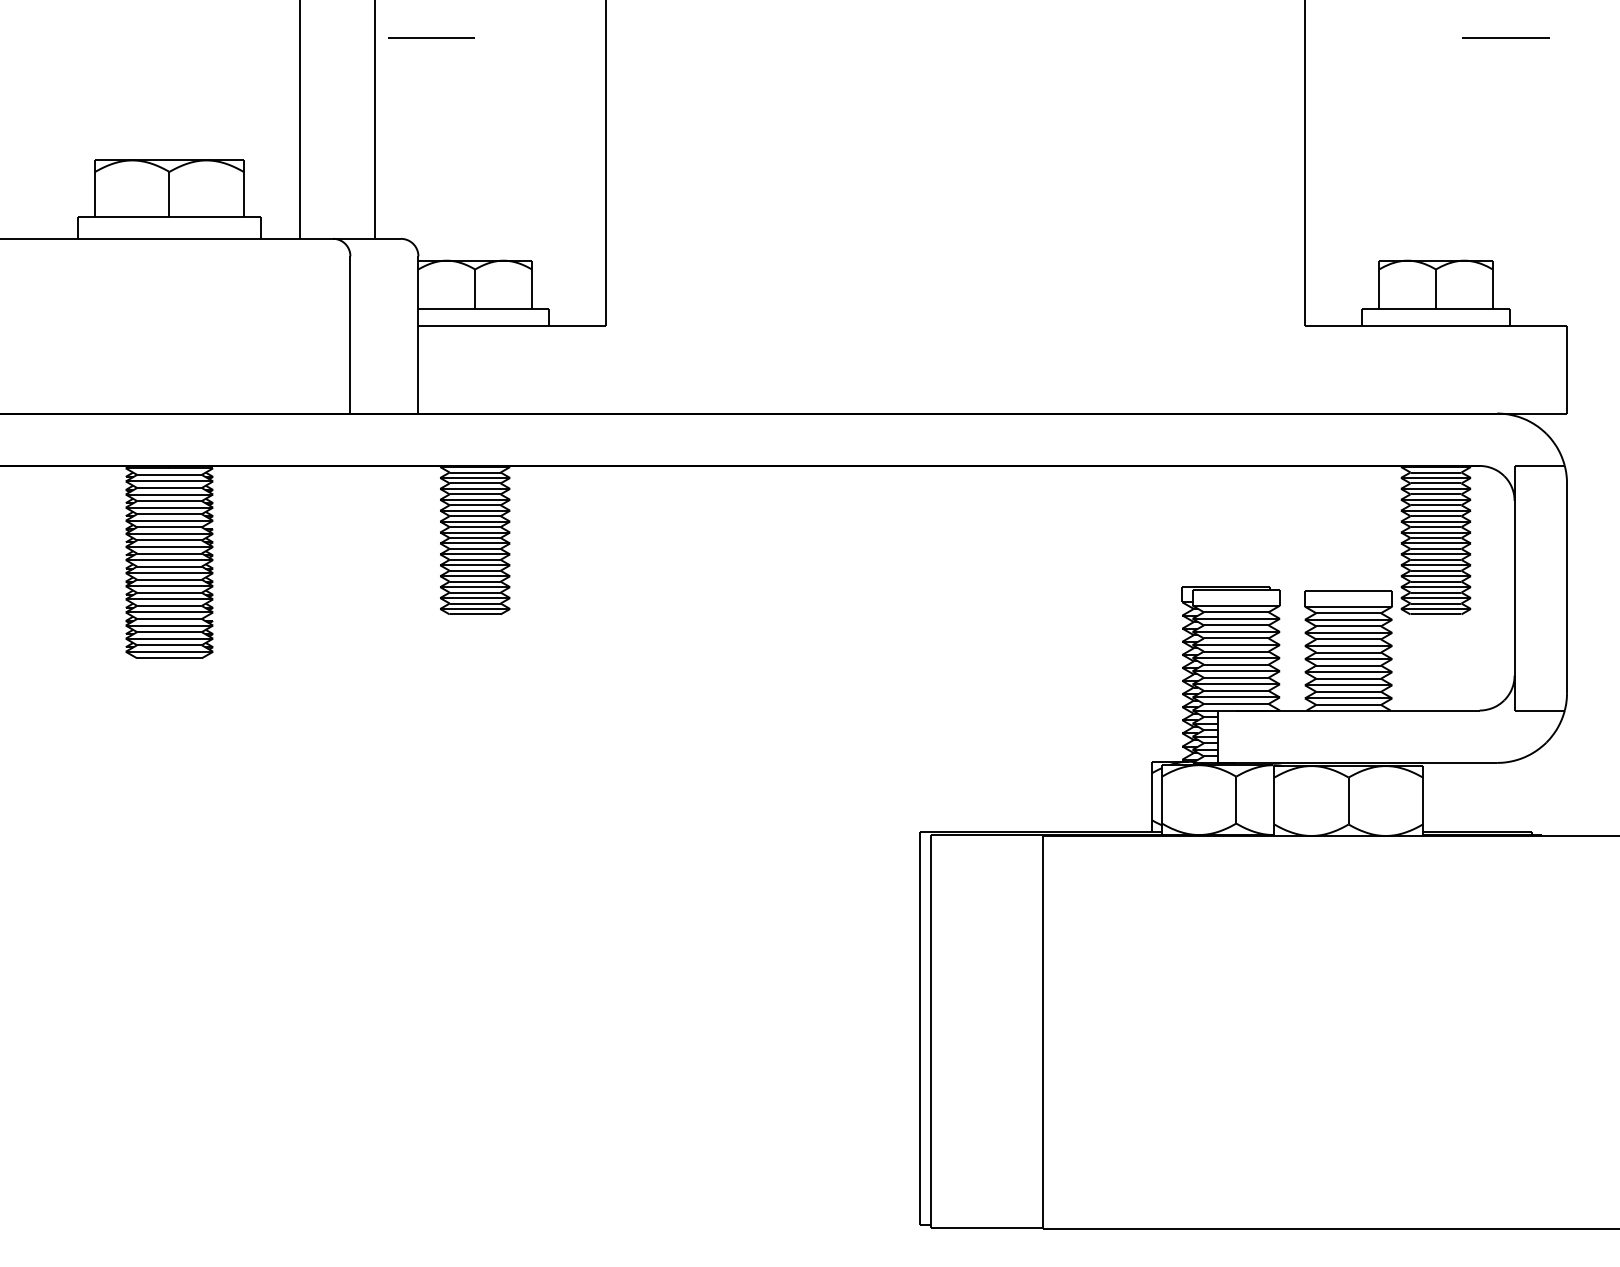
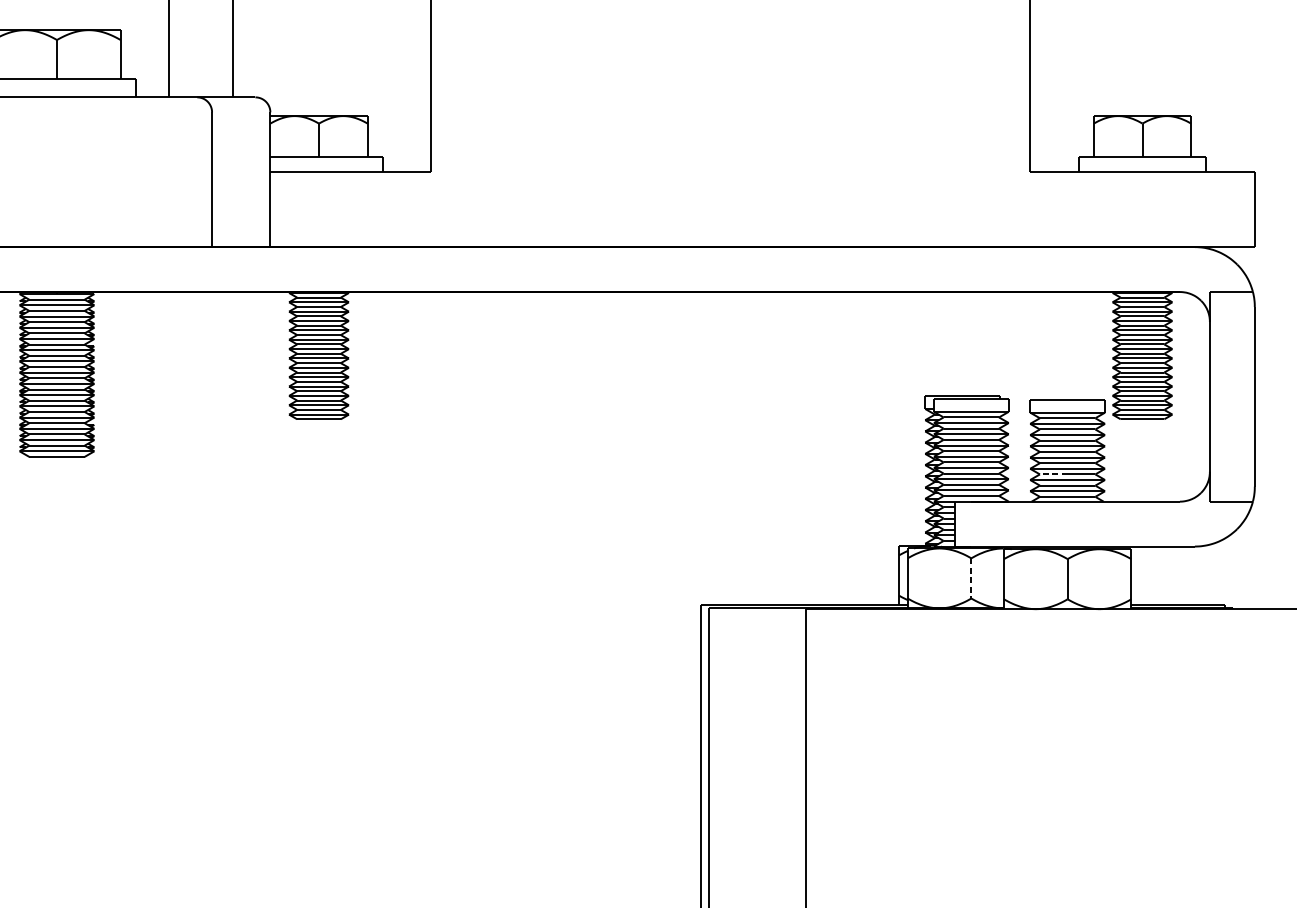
line: (1331, 678) -> (1052, 474), solid -> dashed
line: (1236, 800) -> (971, 578), solid -> dashed

